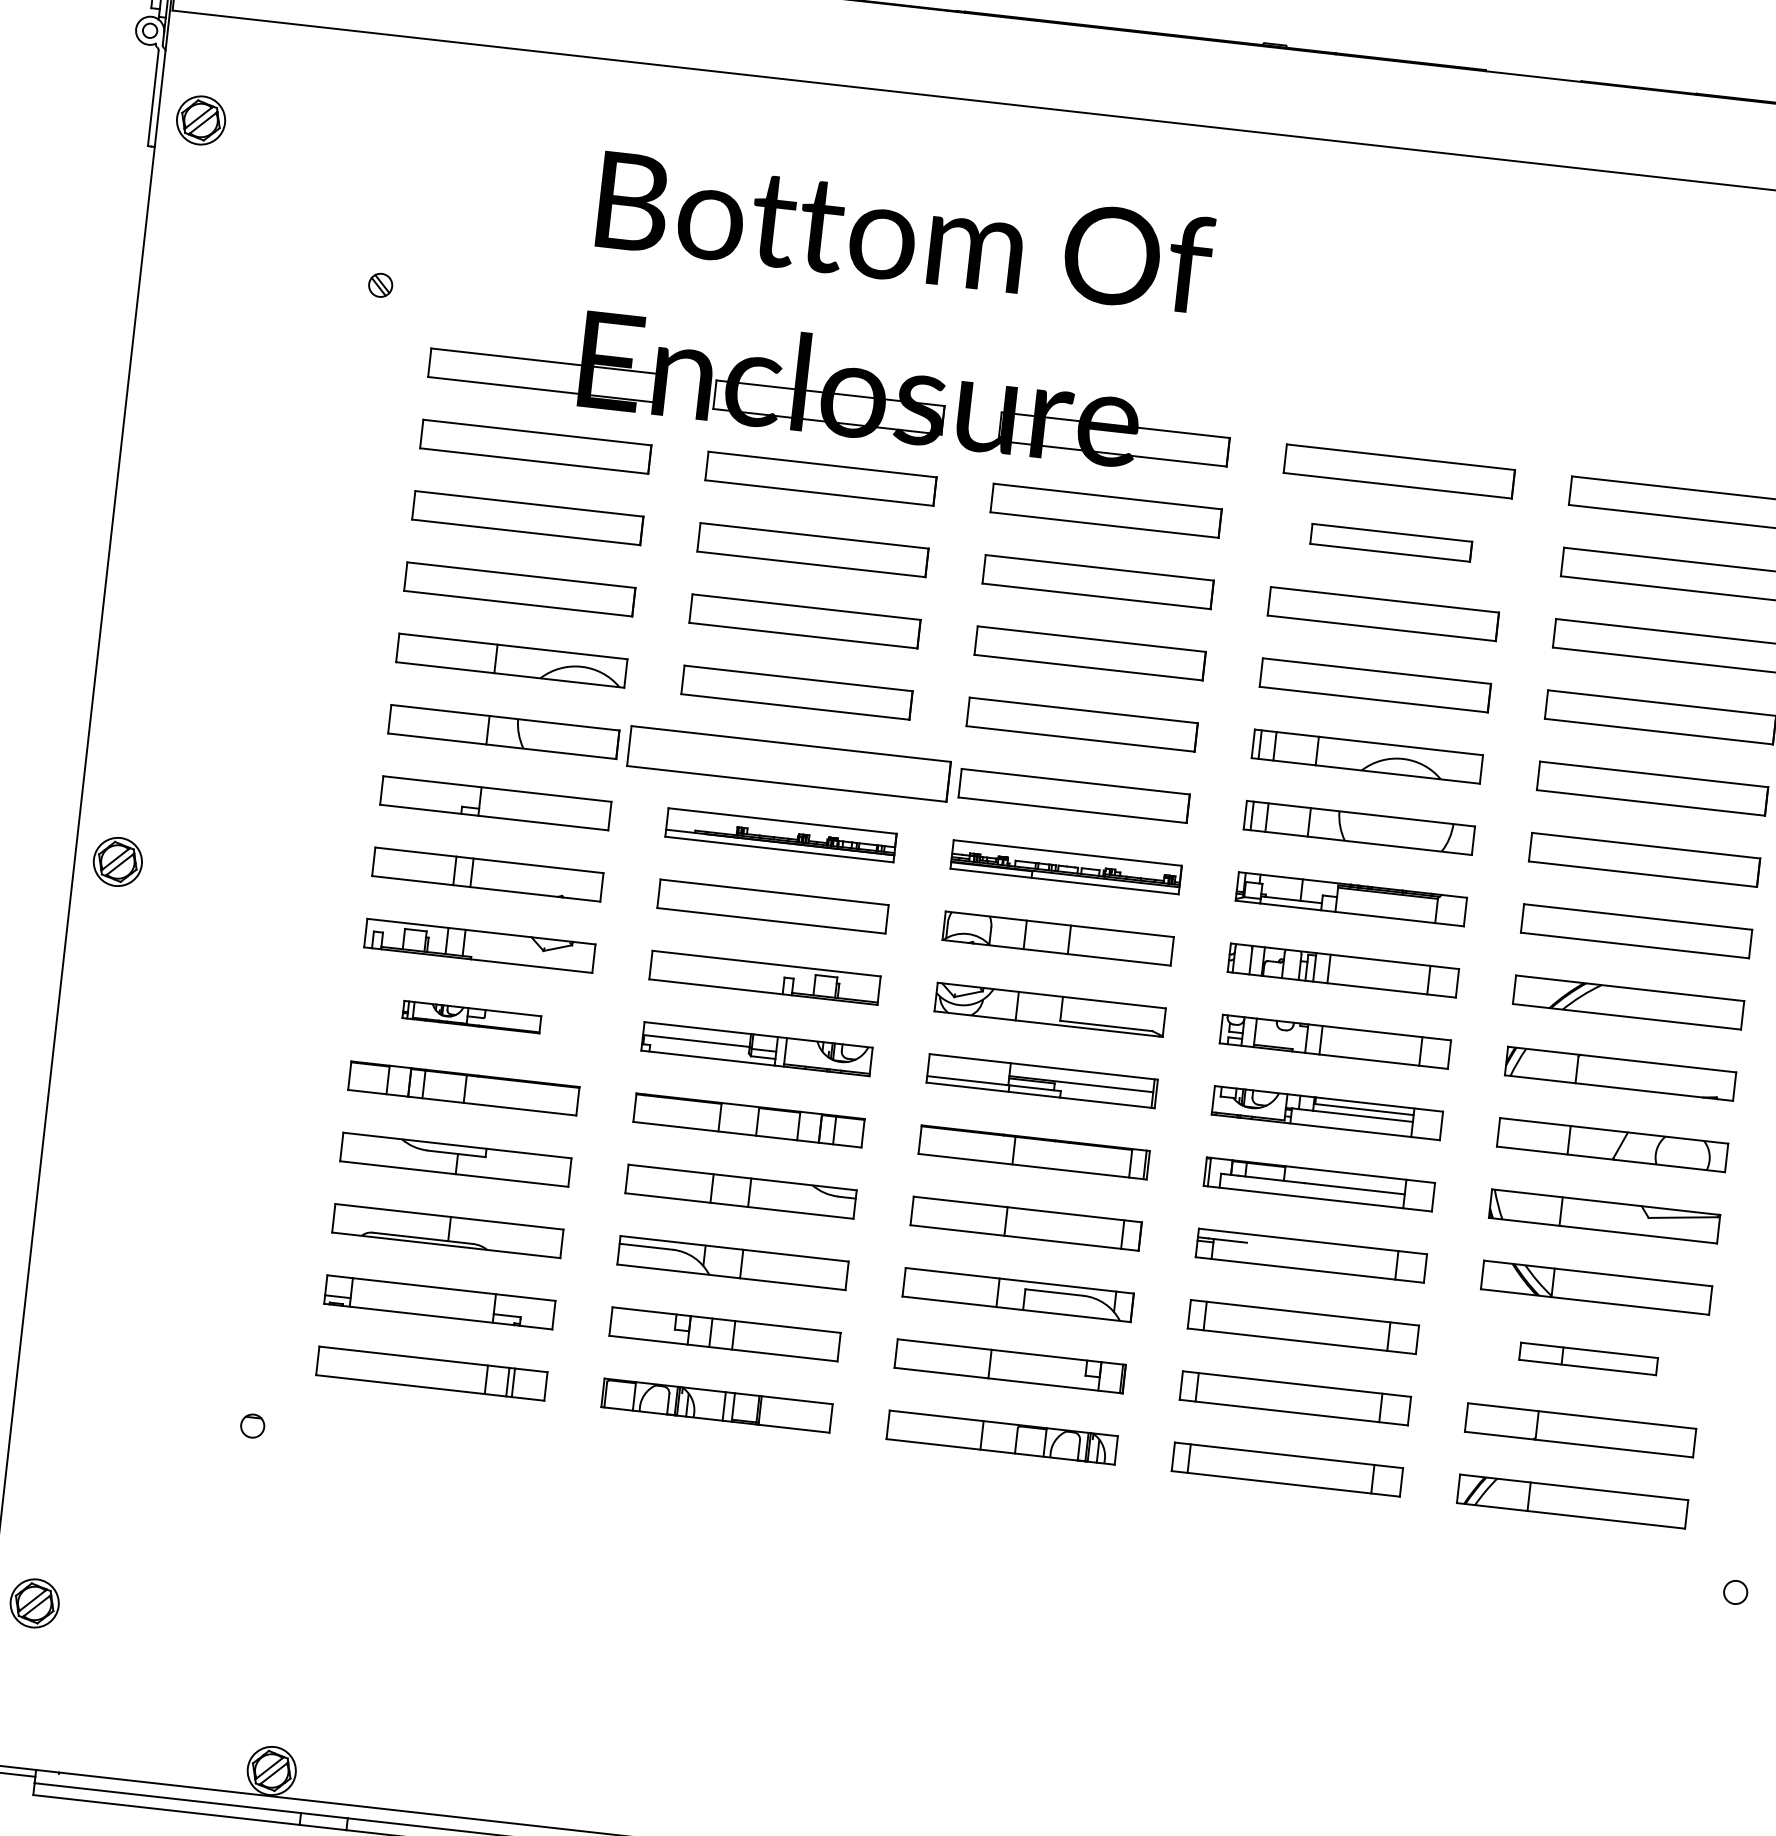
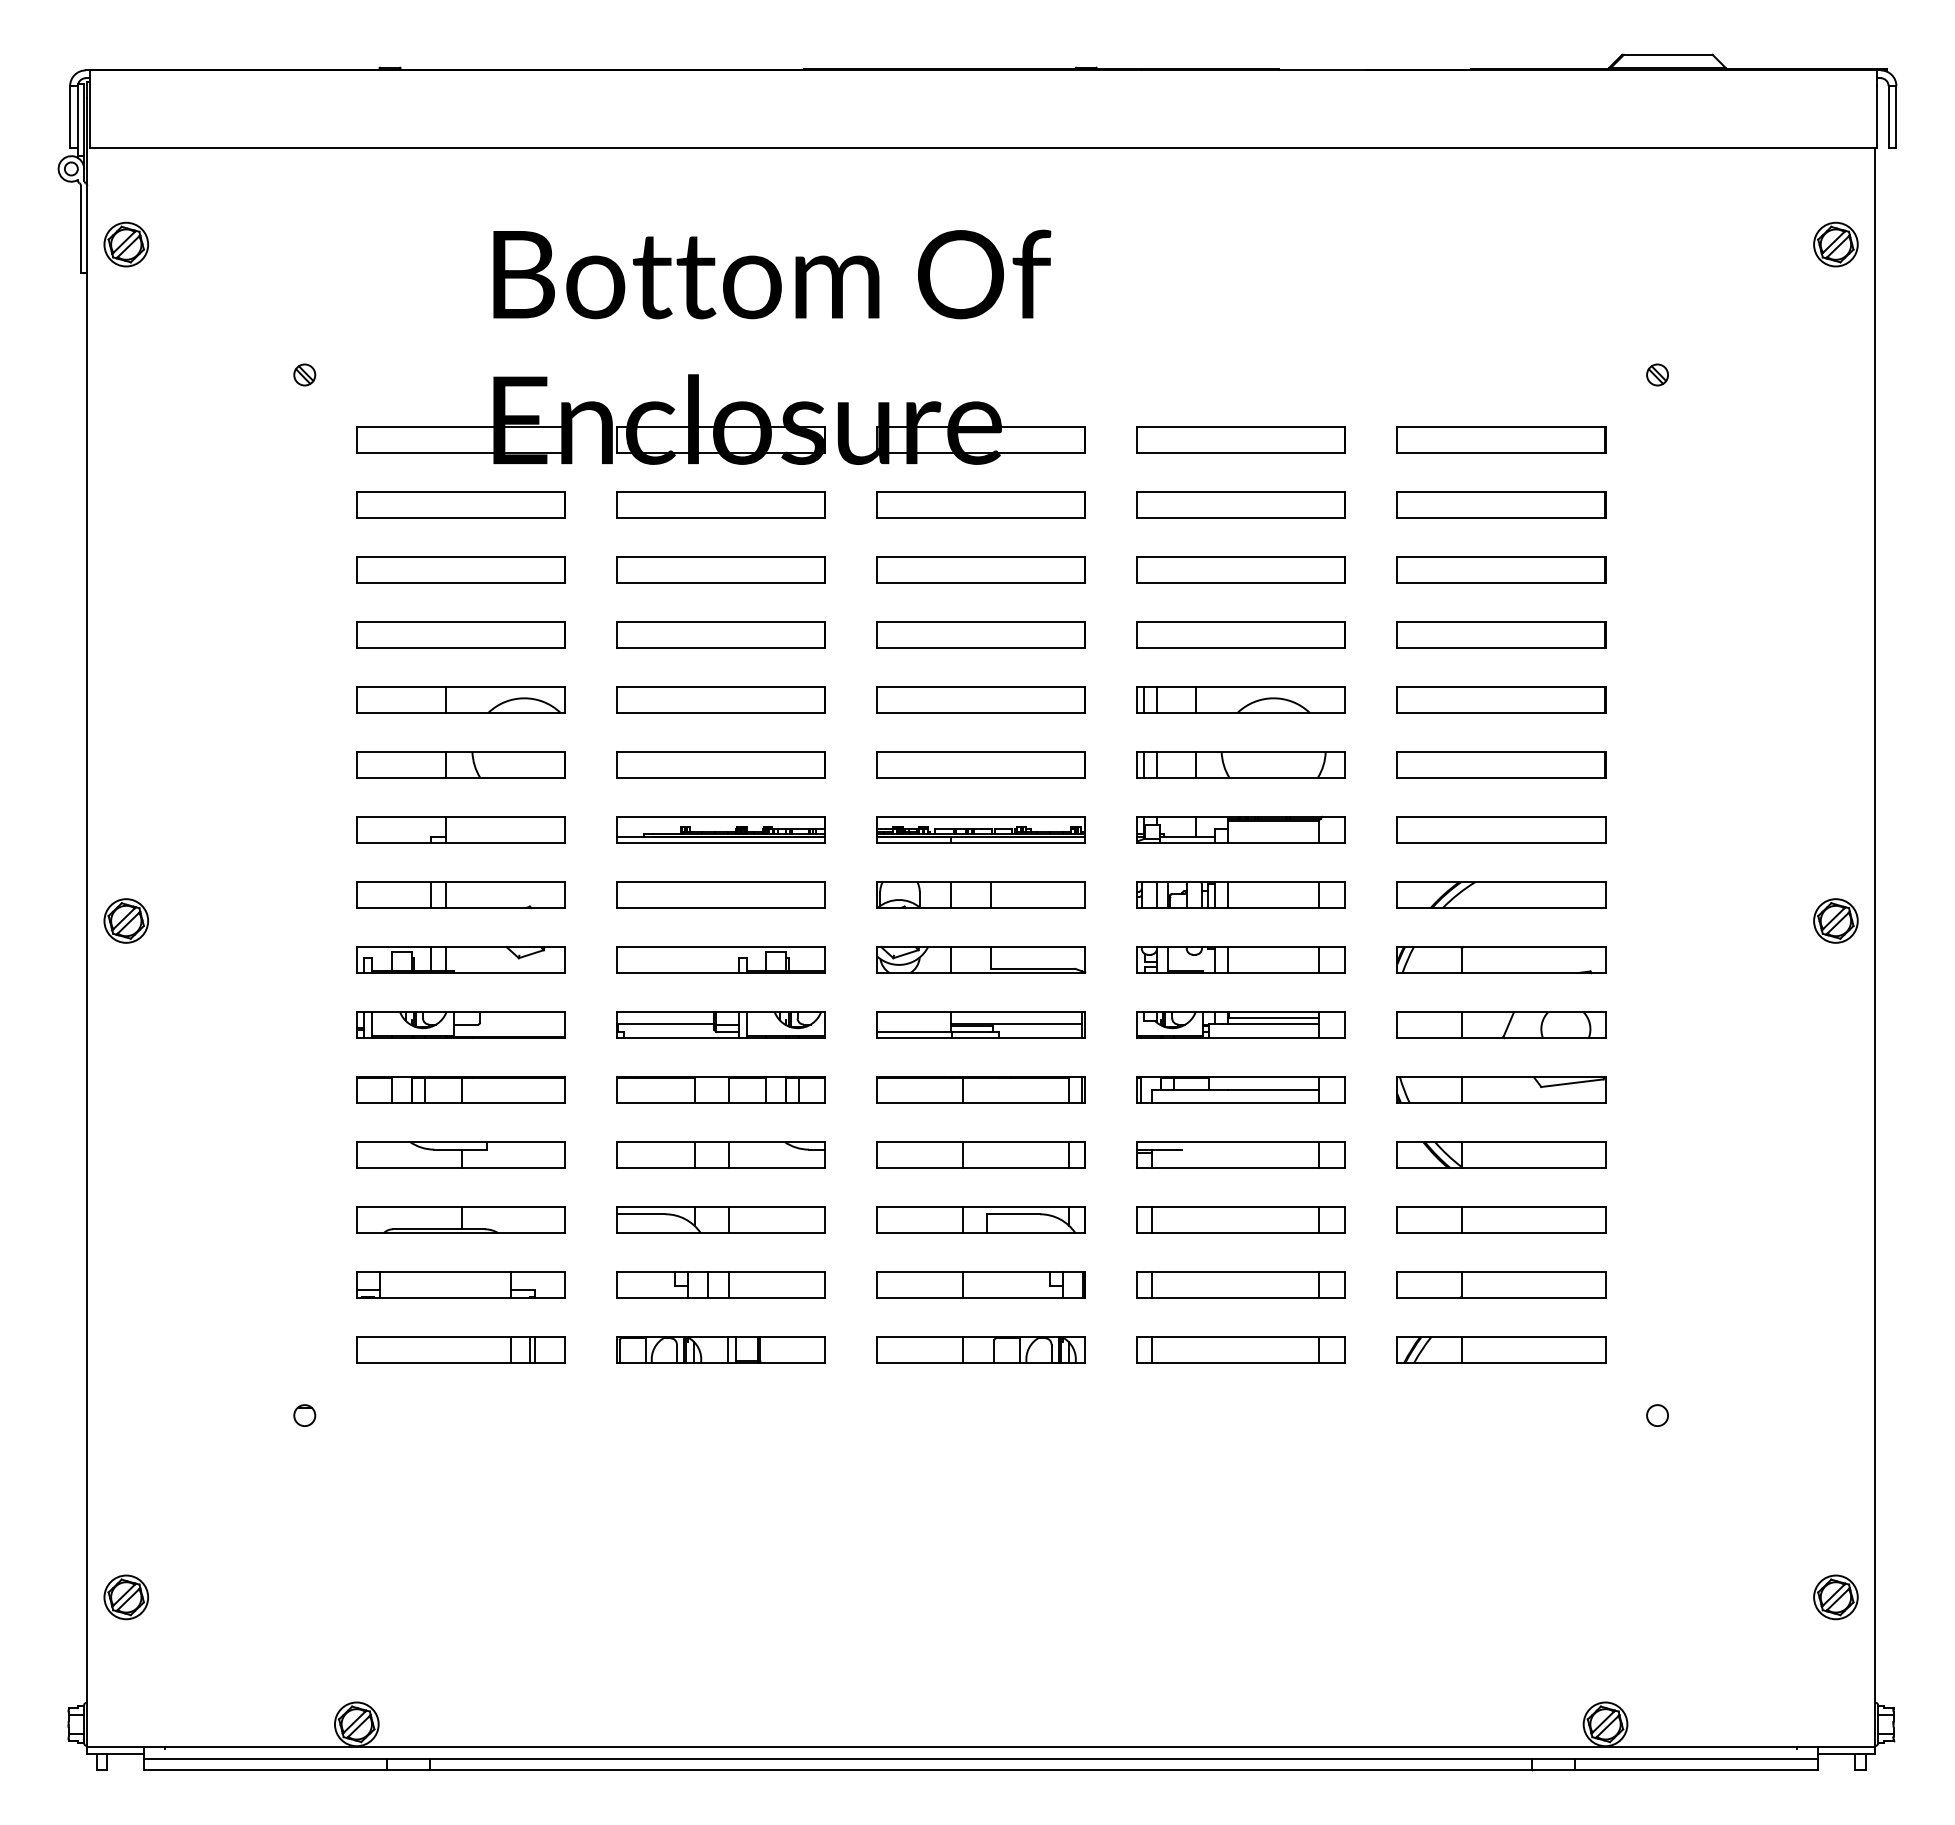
part: (1390, 542) -> (1240, 504), size x1.43
part: (788, 763) -> (720, 764), size x0.71
part: (471, 1016) -> (460, 1024), size x1.67
part: (1588, 1358) -> (1501, 1219), size x1.67

